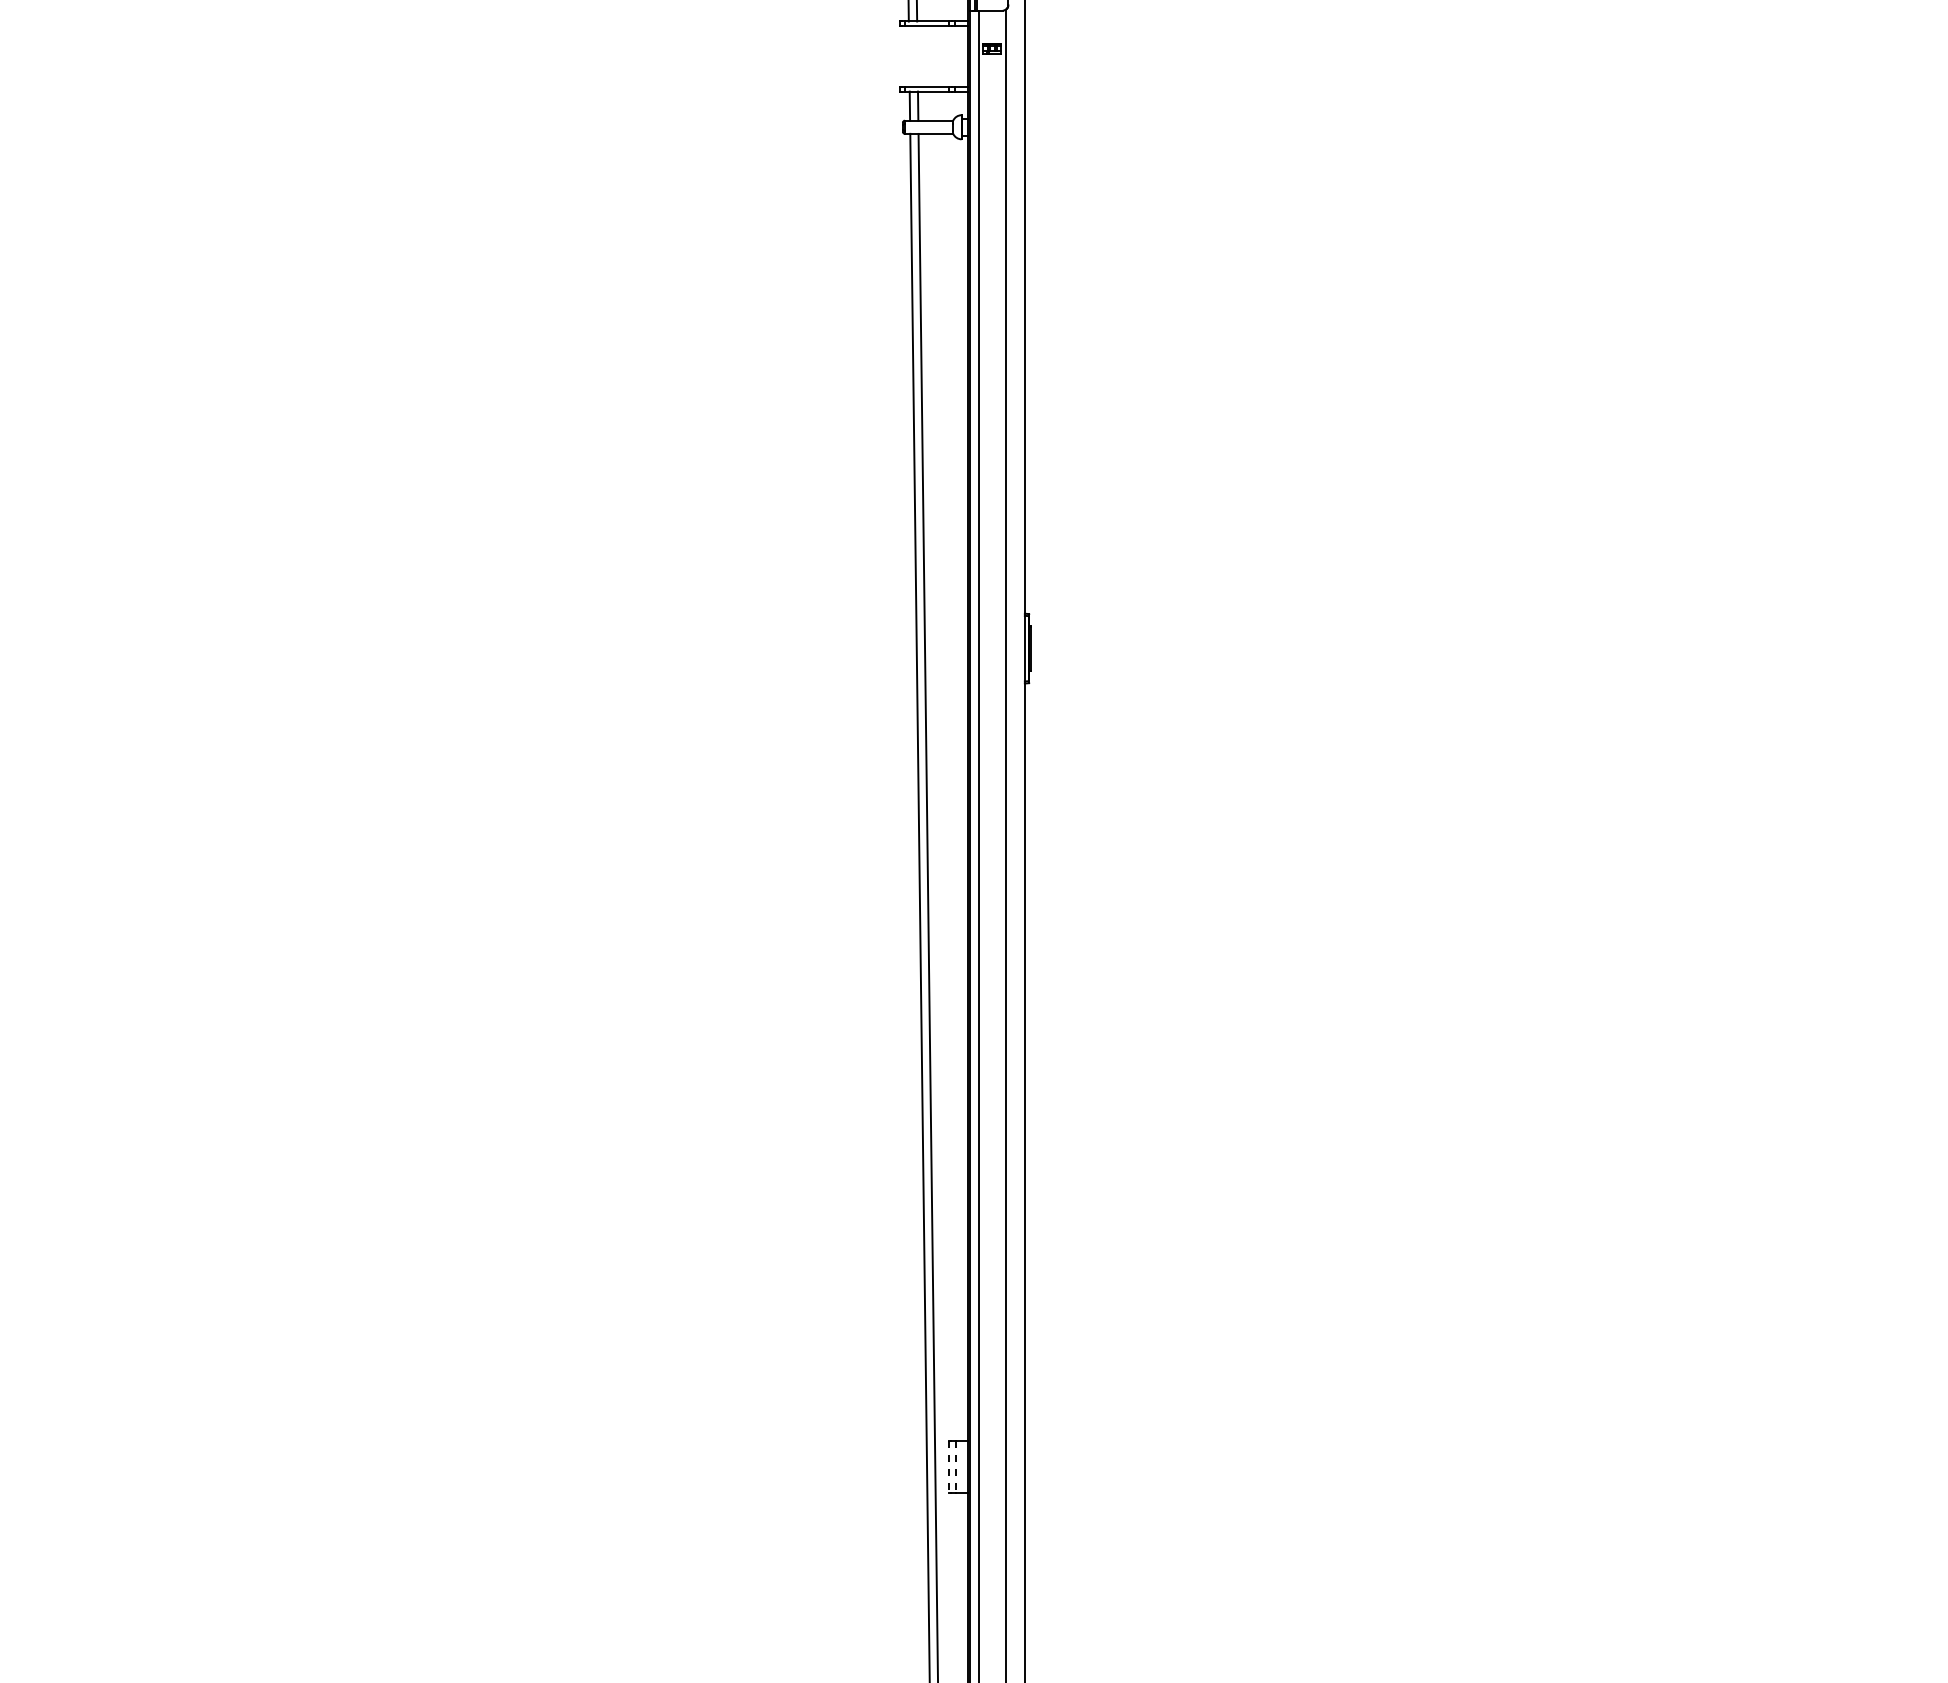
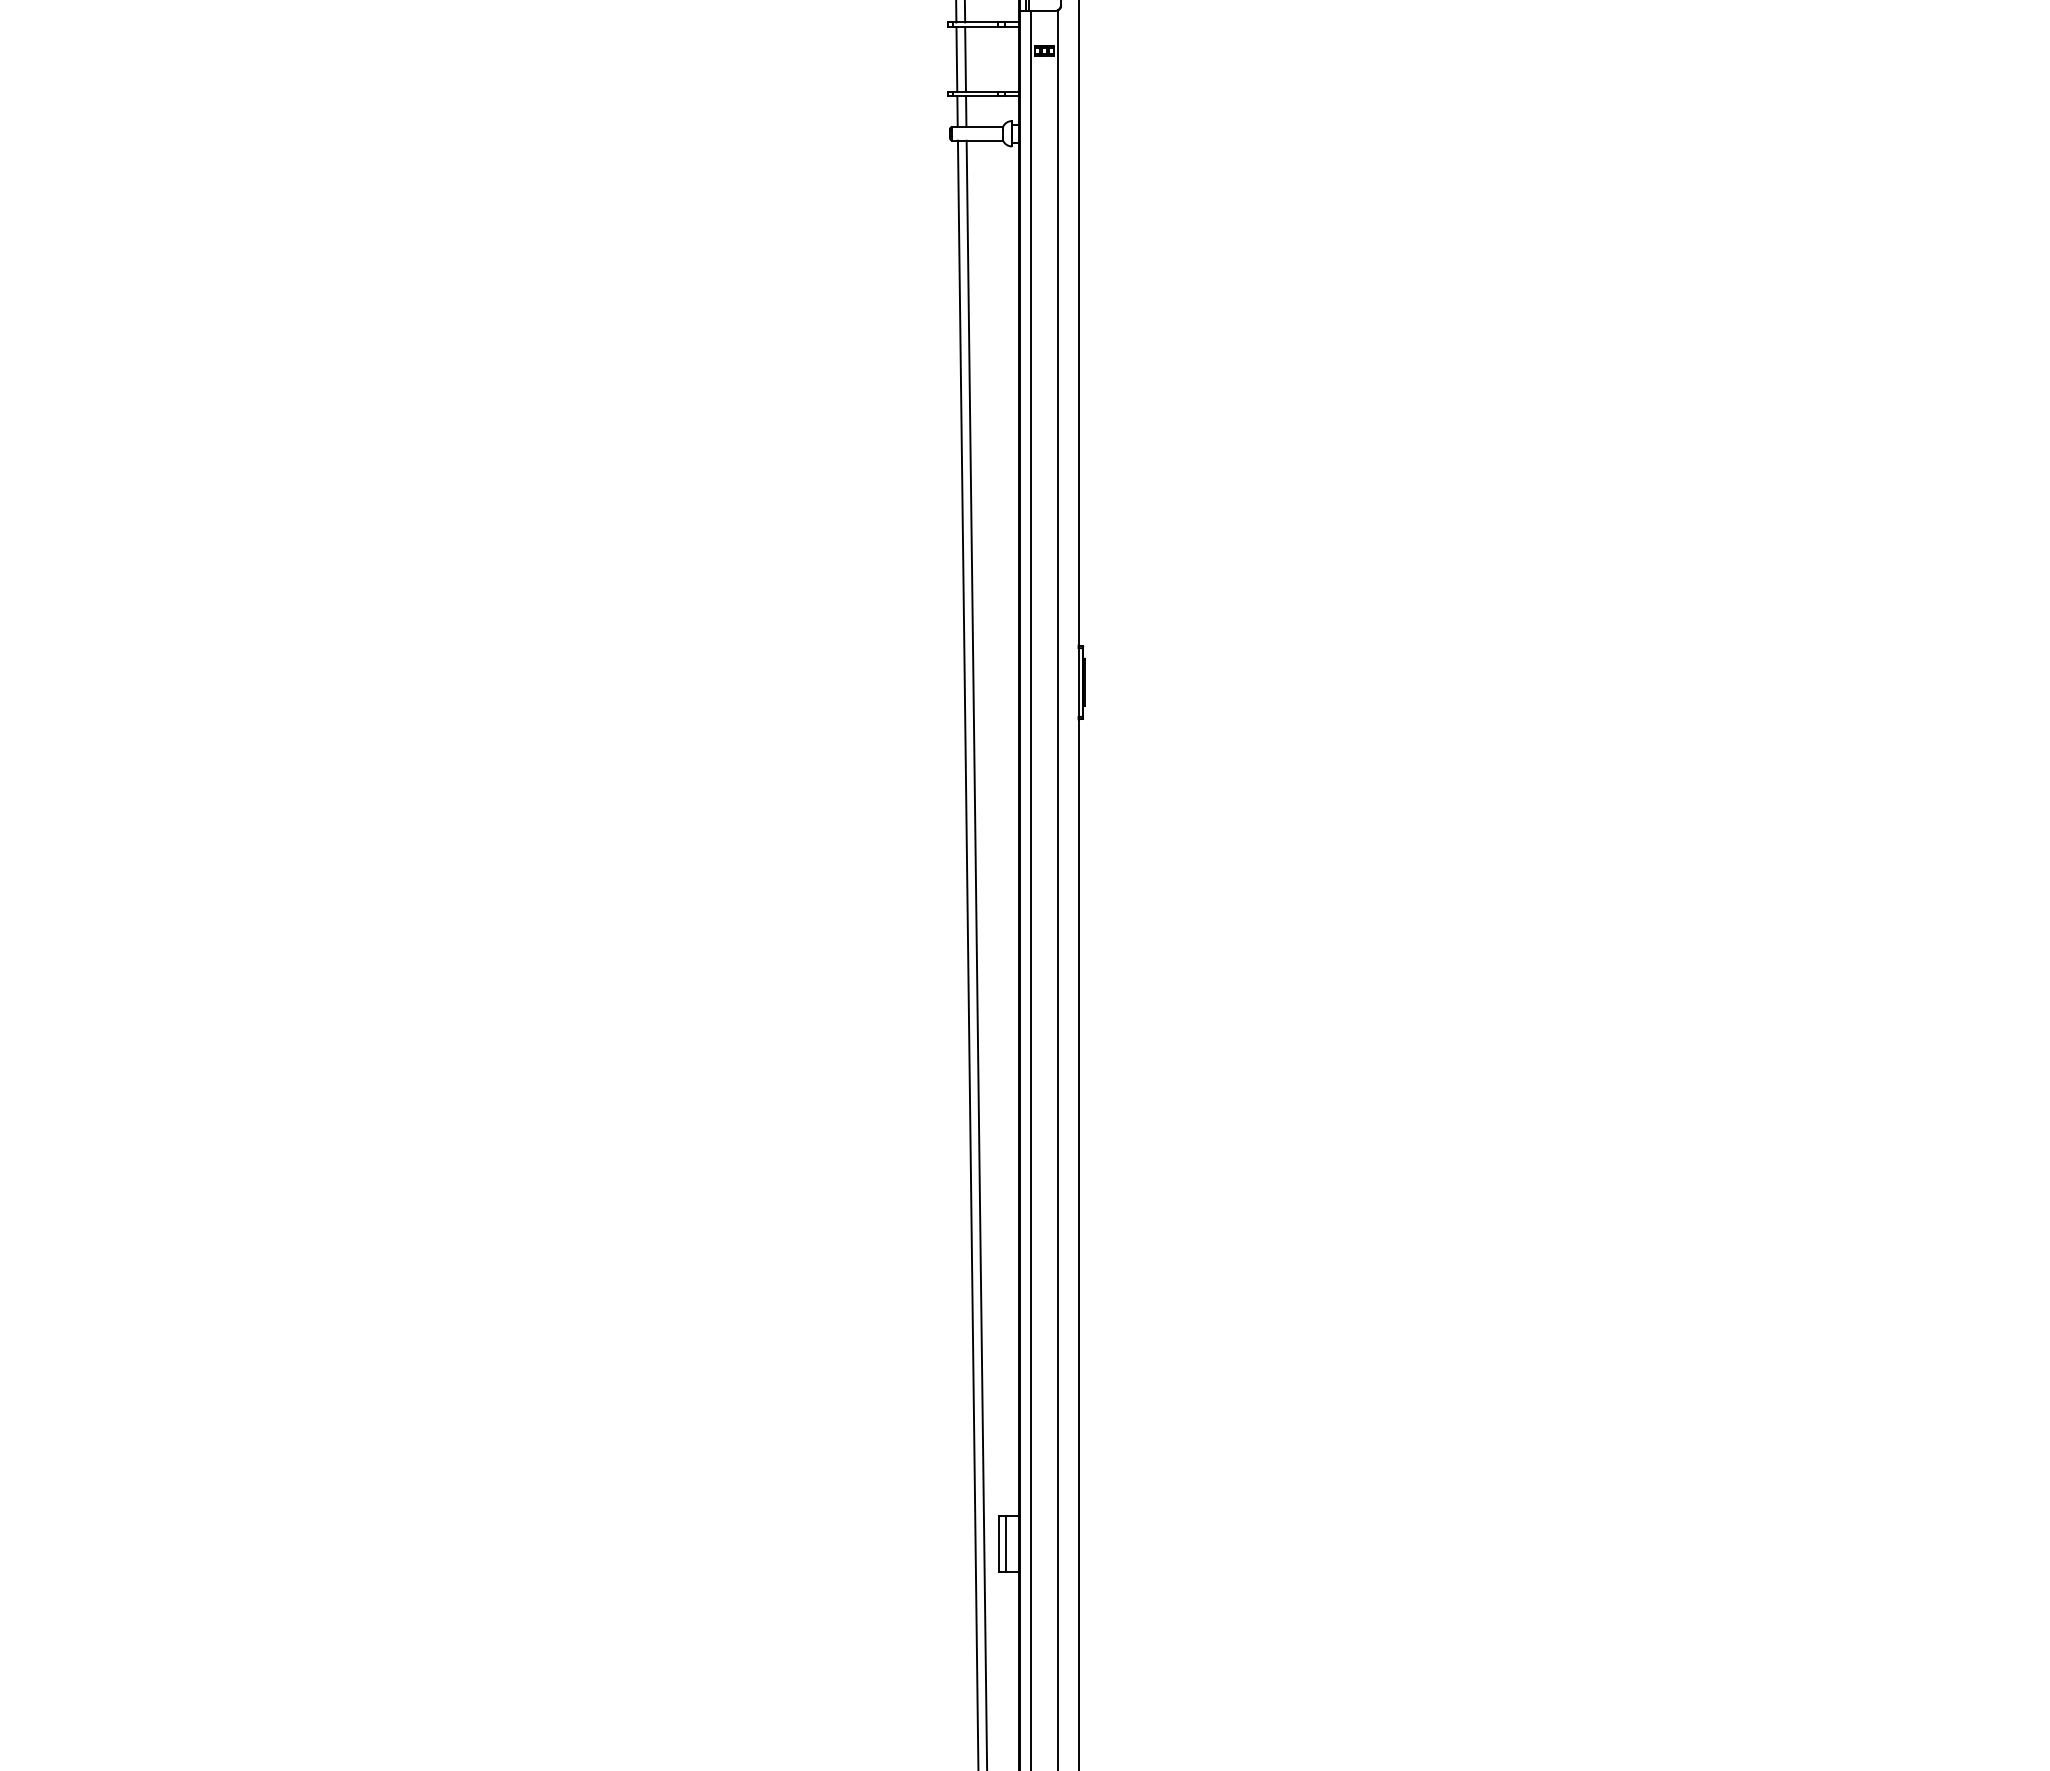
line: (908, 56) -> (956, 59), added
line: (917, 56) -> (965, 59), added
line: (948, 1466) -> (998, 1543), dashed -> solid
line: (955, 1466) -> (1005, 1543), dashed -> solid

